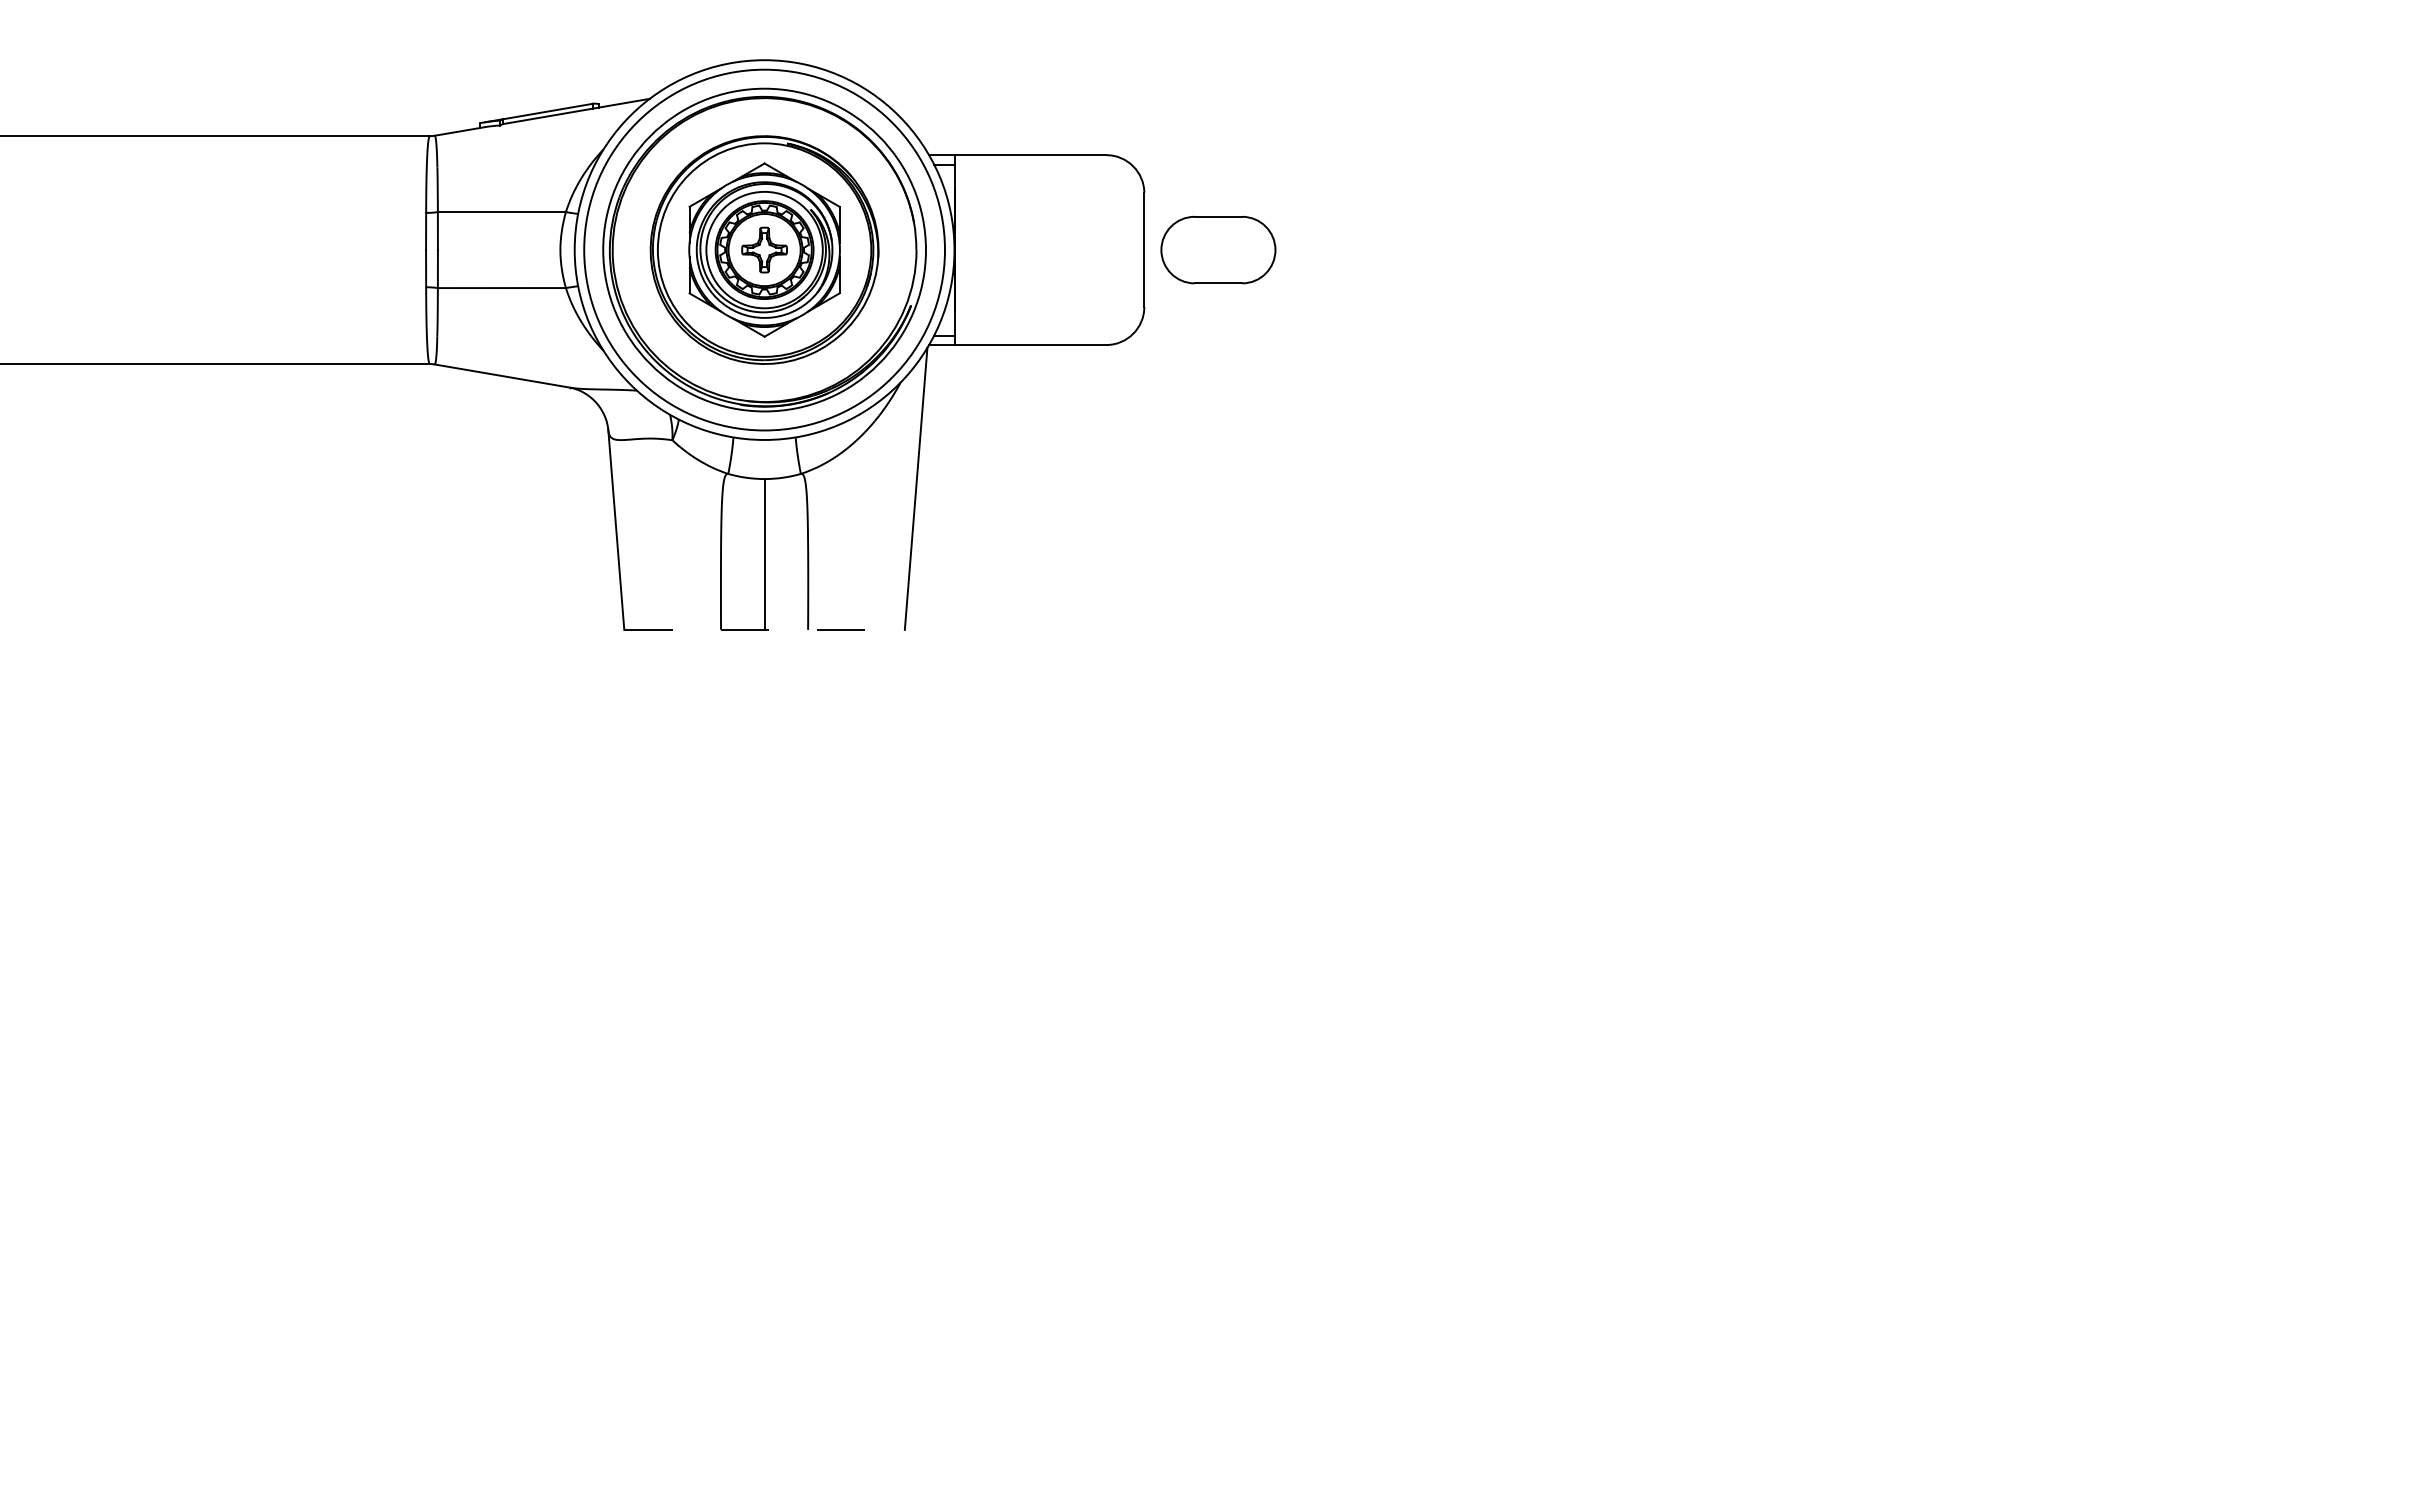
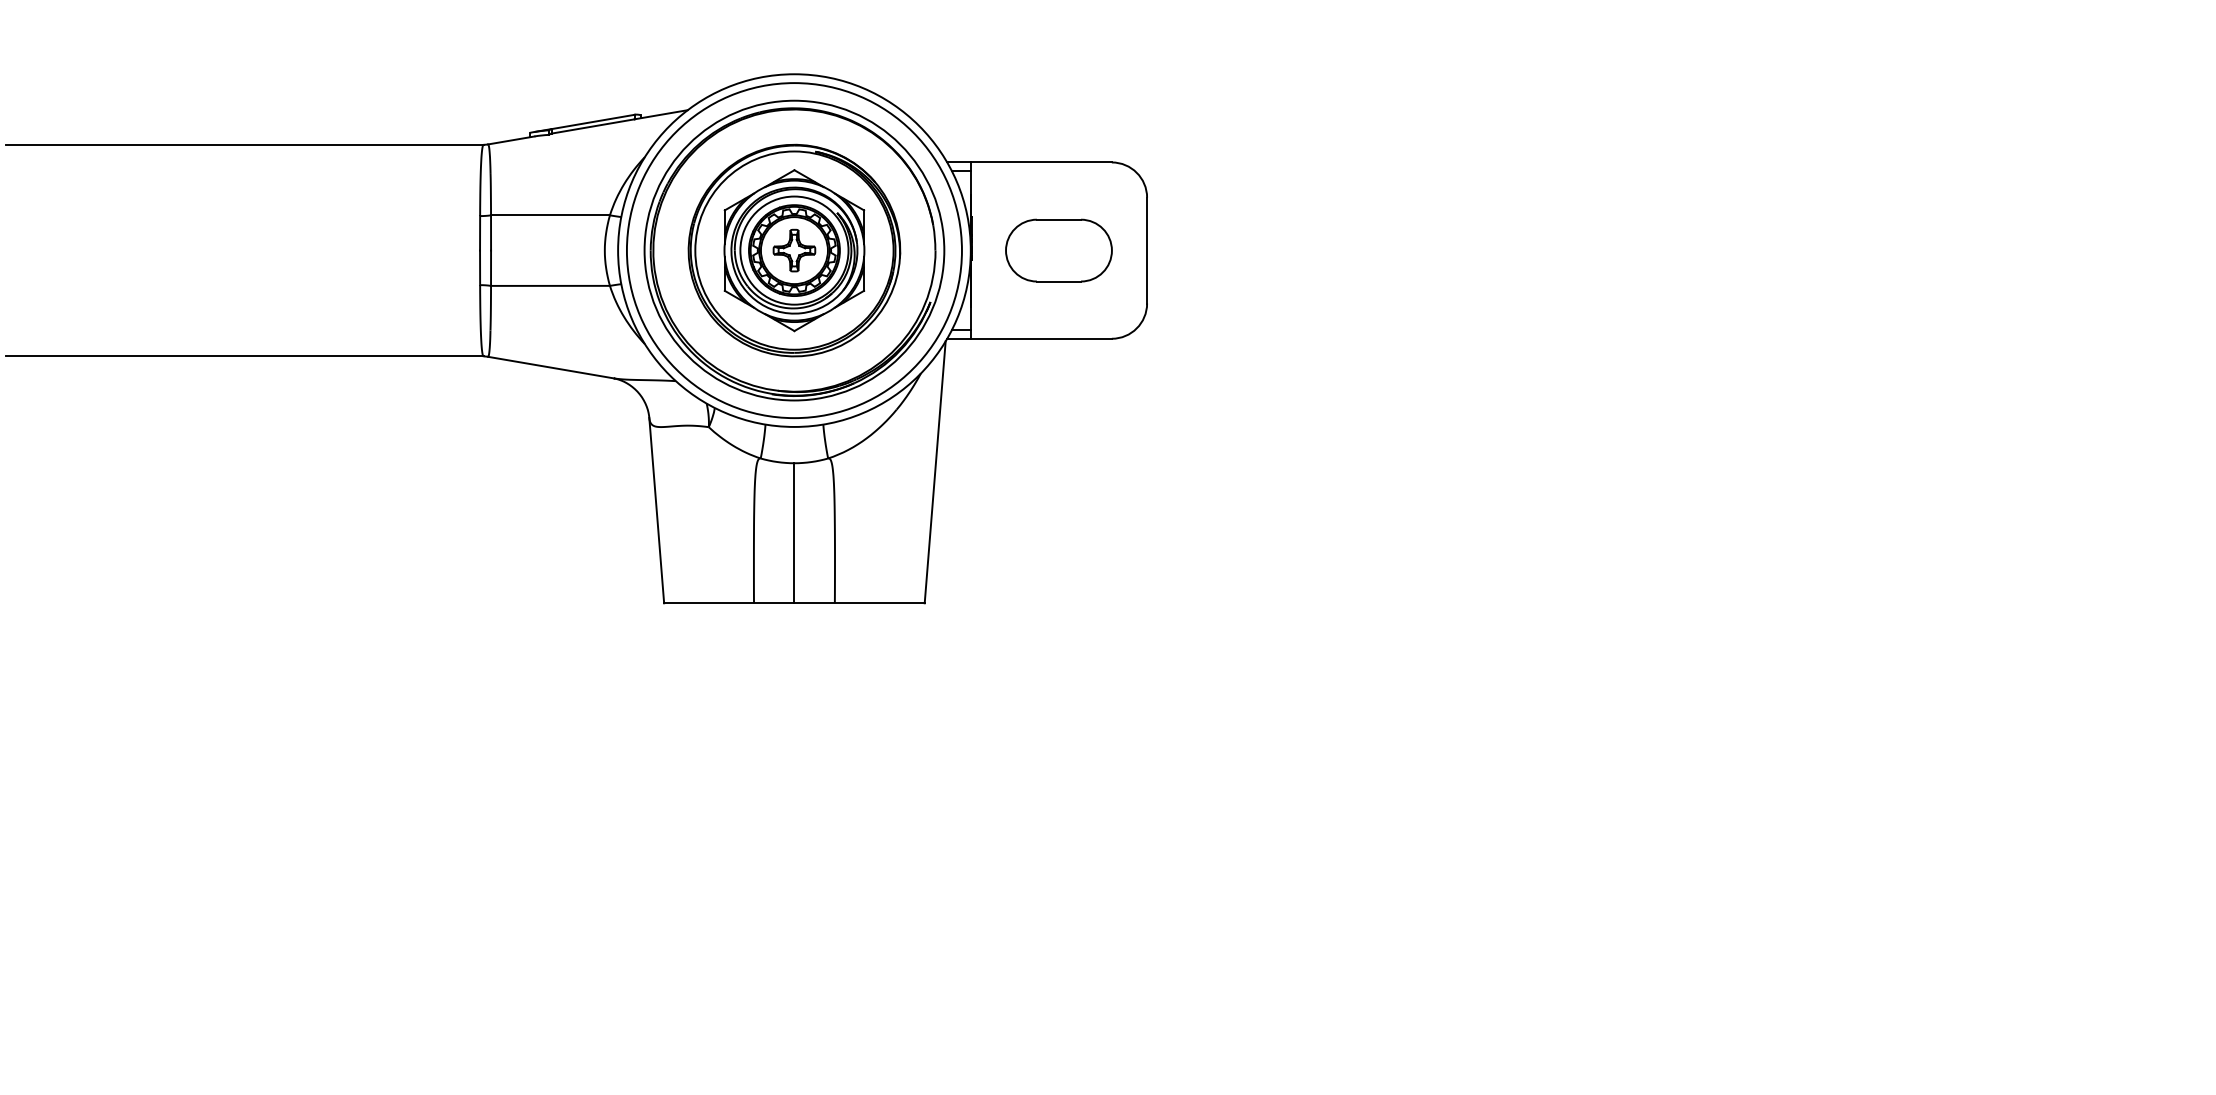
part: (1218, 250) -> (1059, 250), moved
line: (765, 629) -> (795, 602), dashed -> solid

